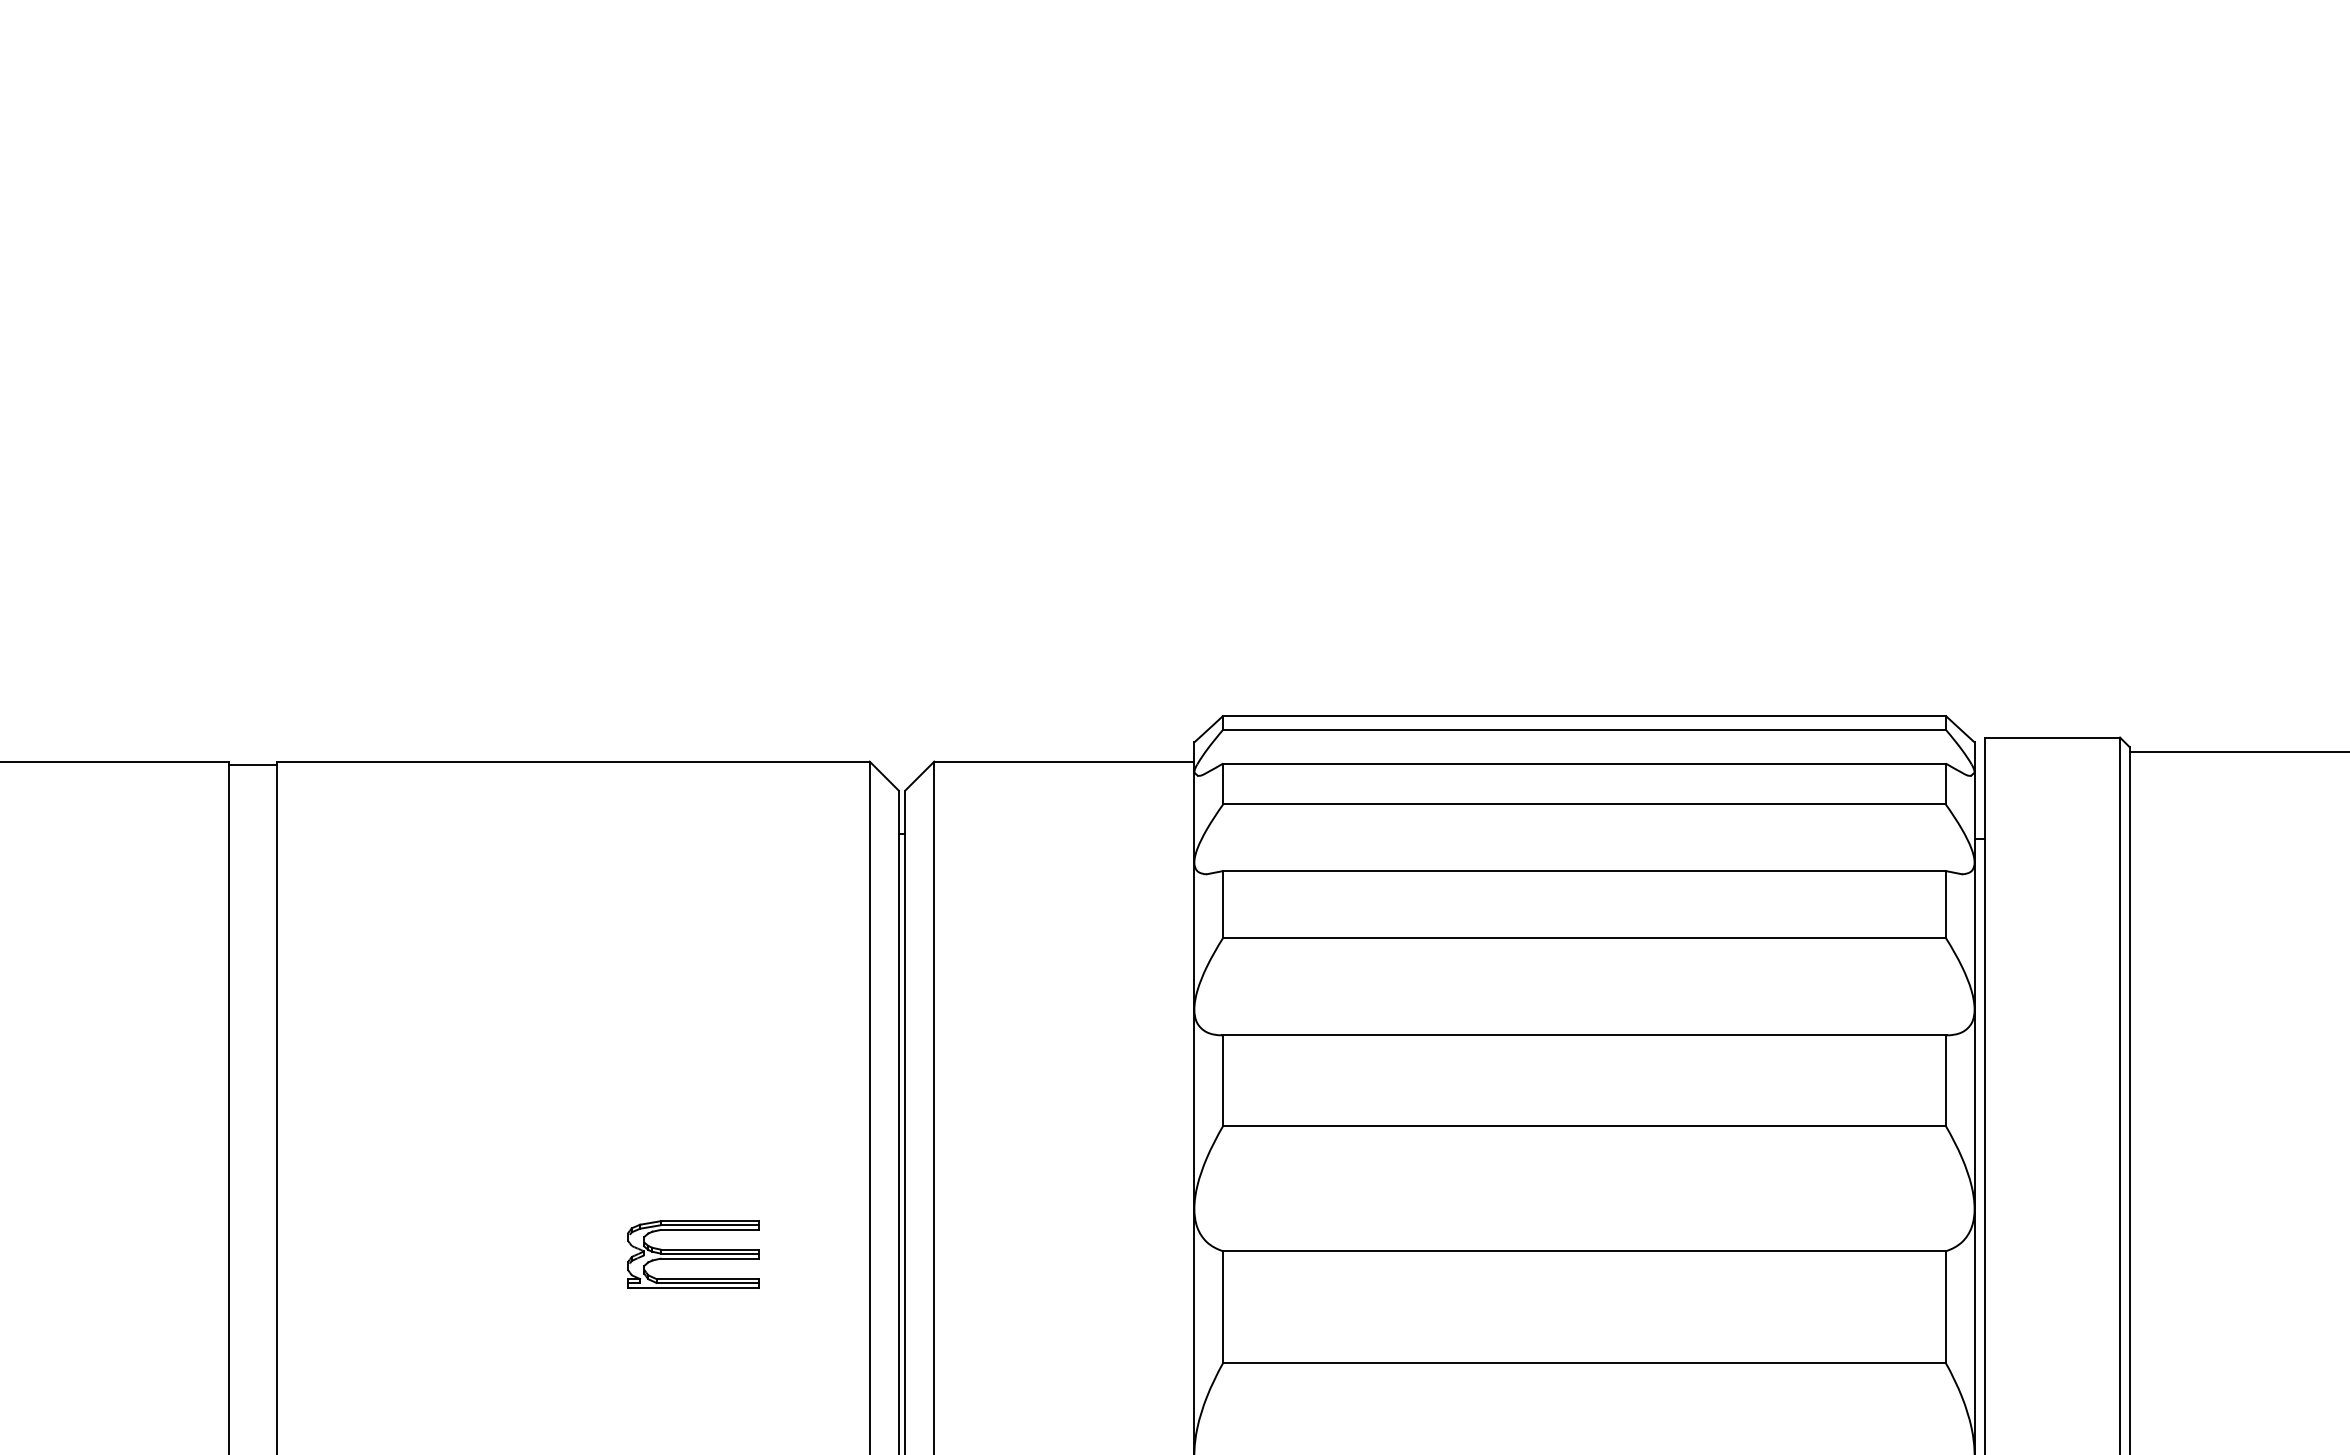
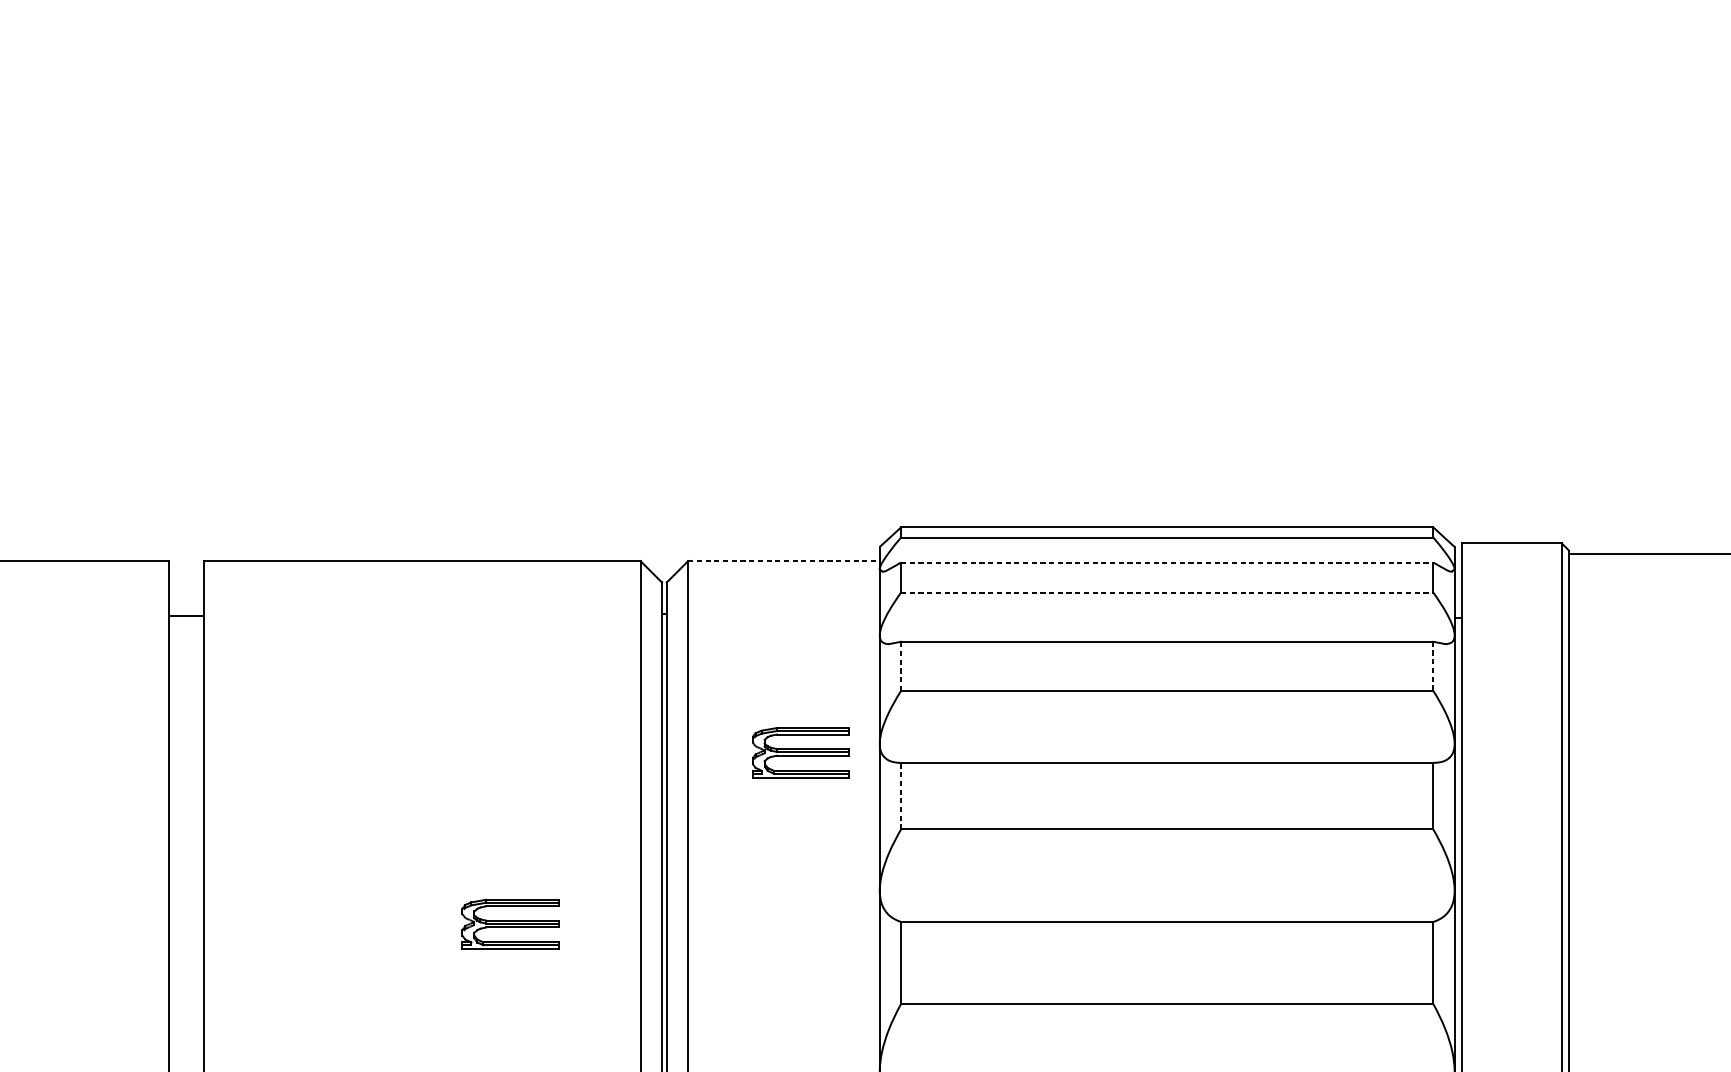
line: (1064, 761) -> (784, 561), solid -> dashed
line: (1584, 763) -> (1167, 562), solid -> dashed
line: (253, 764) -> (186, 615), moved
line: (1584, 804) -> (1167, 592), solid -> dashed
line: (1223, 903) -> (901, 665), solid -> dashed
line: (1945, 904) -> (1433, 666), solid -> dashed
part: (1087, 1021) -> (801, 752), added
line: (1223, 1080) -> (901, 796), solid -> dashed

